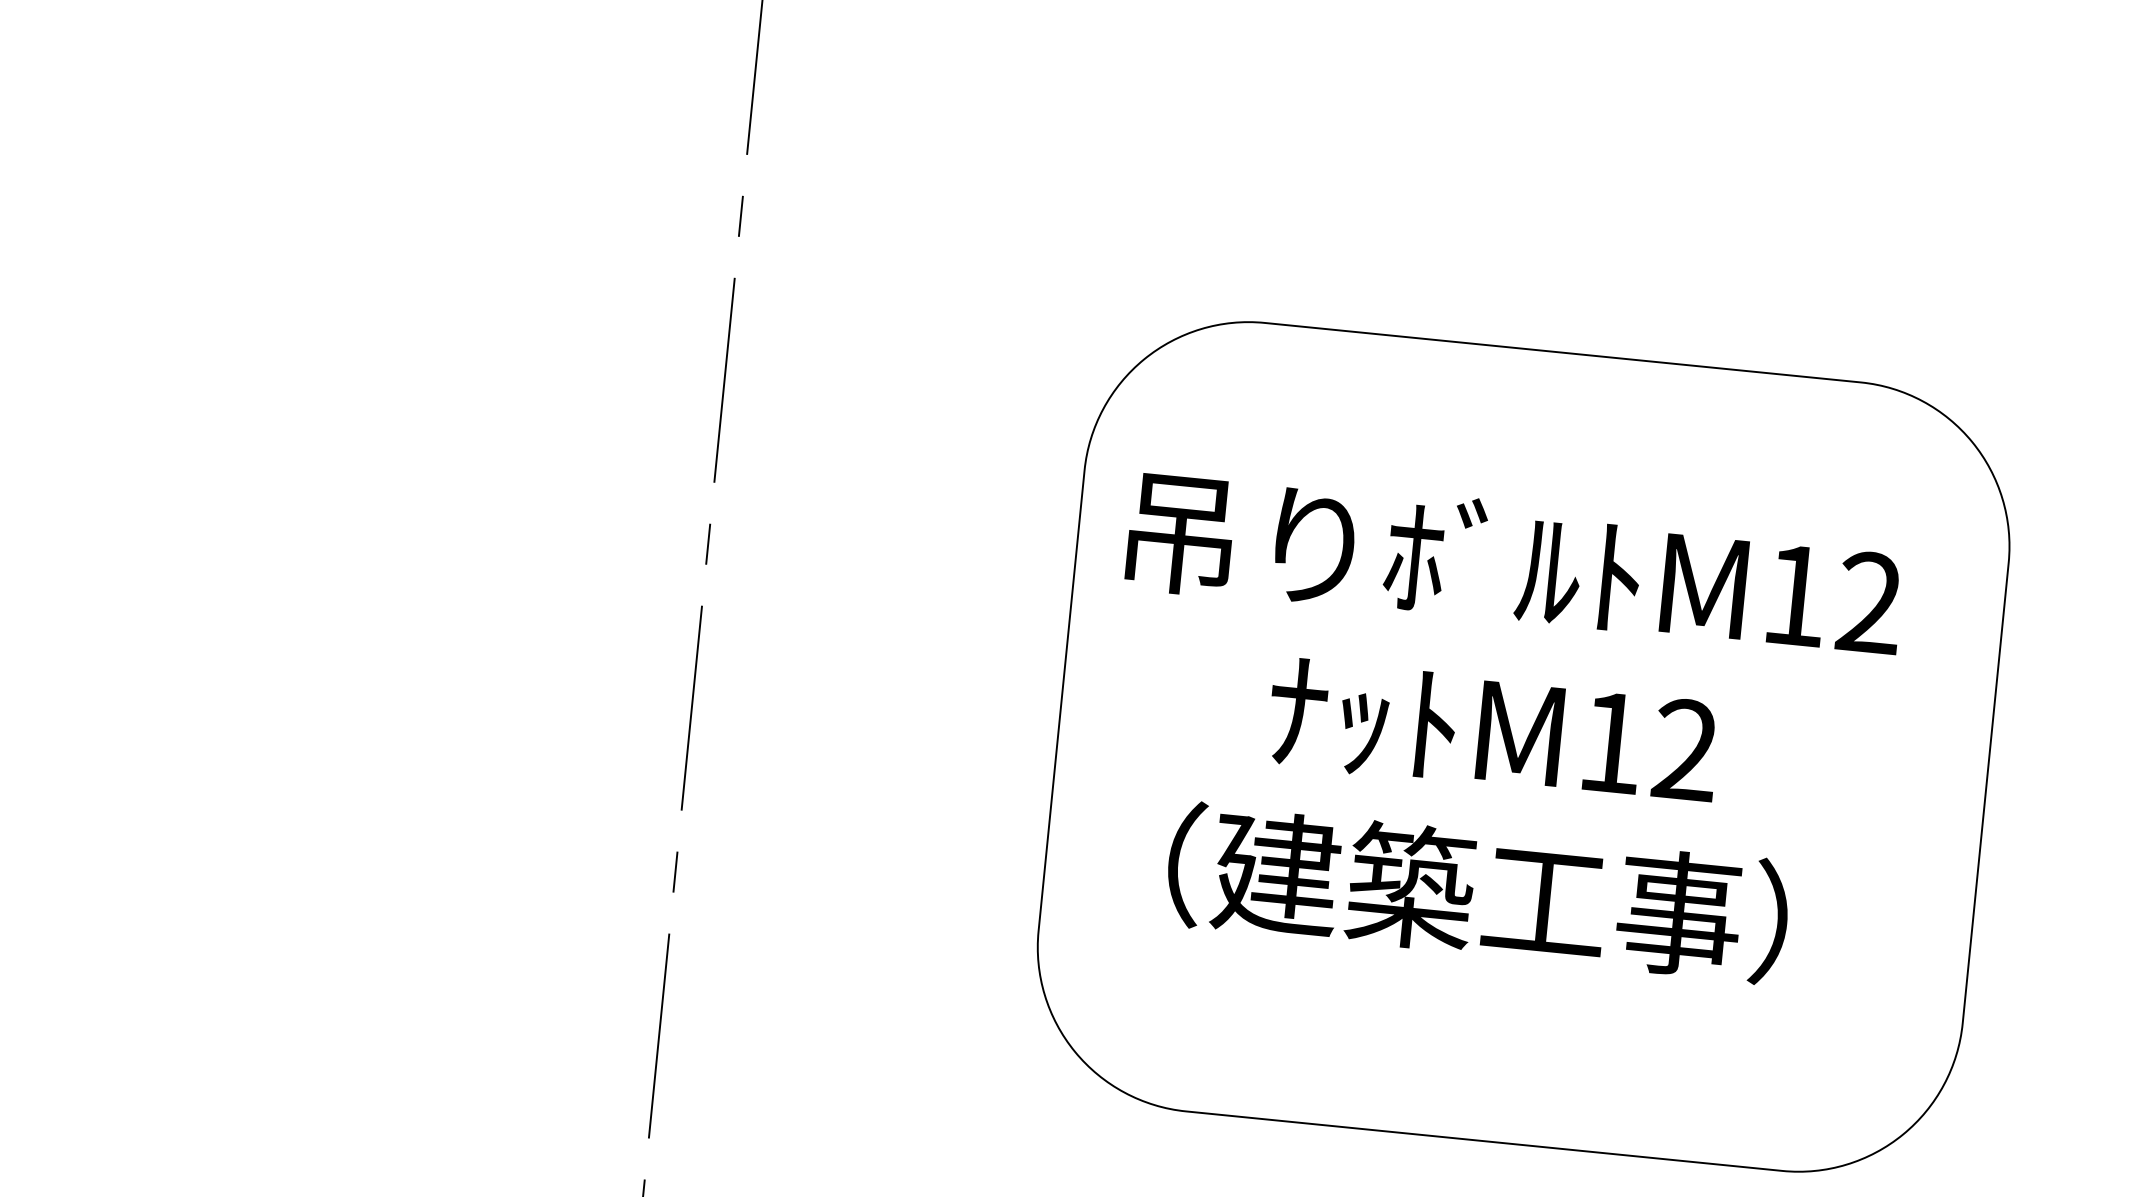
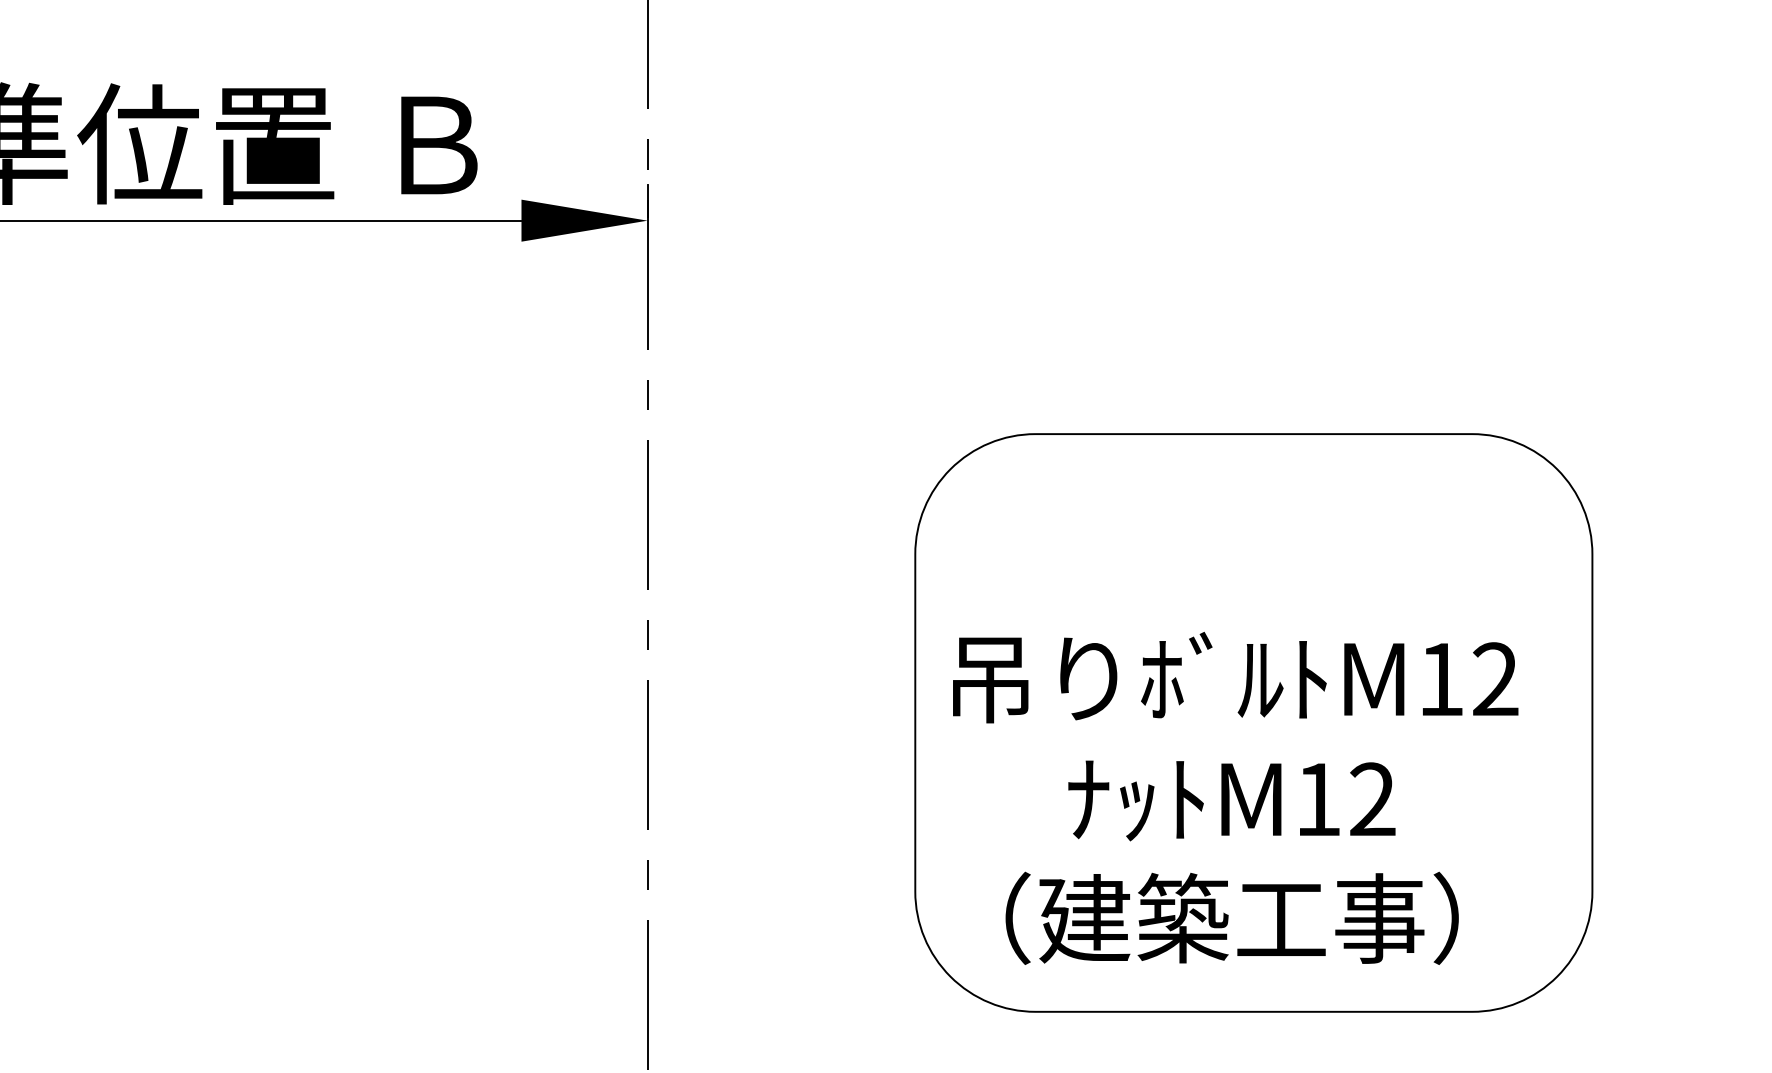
text: (1498, 728) -> (1235, 797), moved

